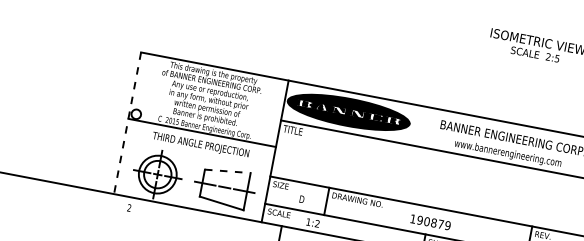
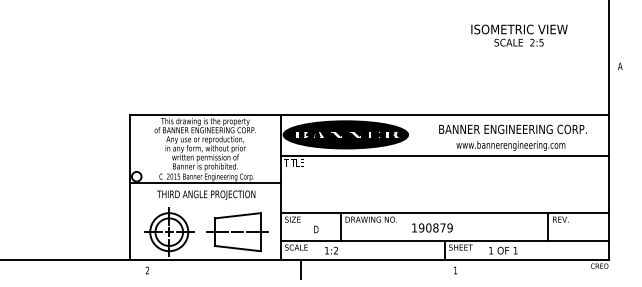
line: (127, 123) -> (129, 187), dashed -> solid
line: (228, 171) -> (238, 215), dashed -> solid
text: (430, 221) -> (432, 227), moved

